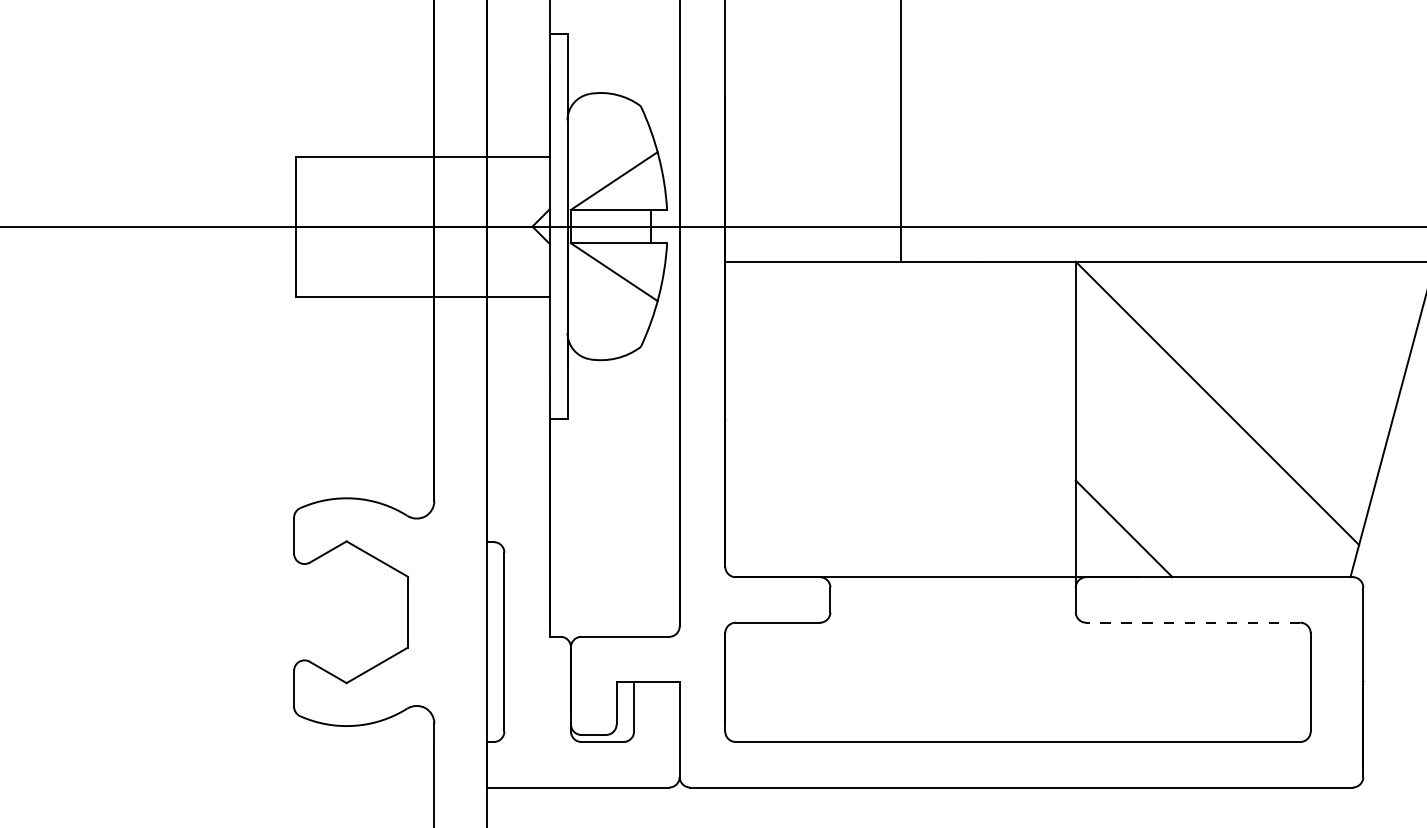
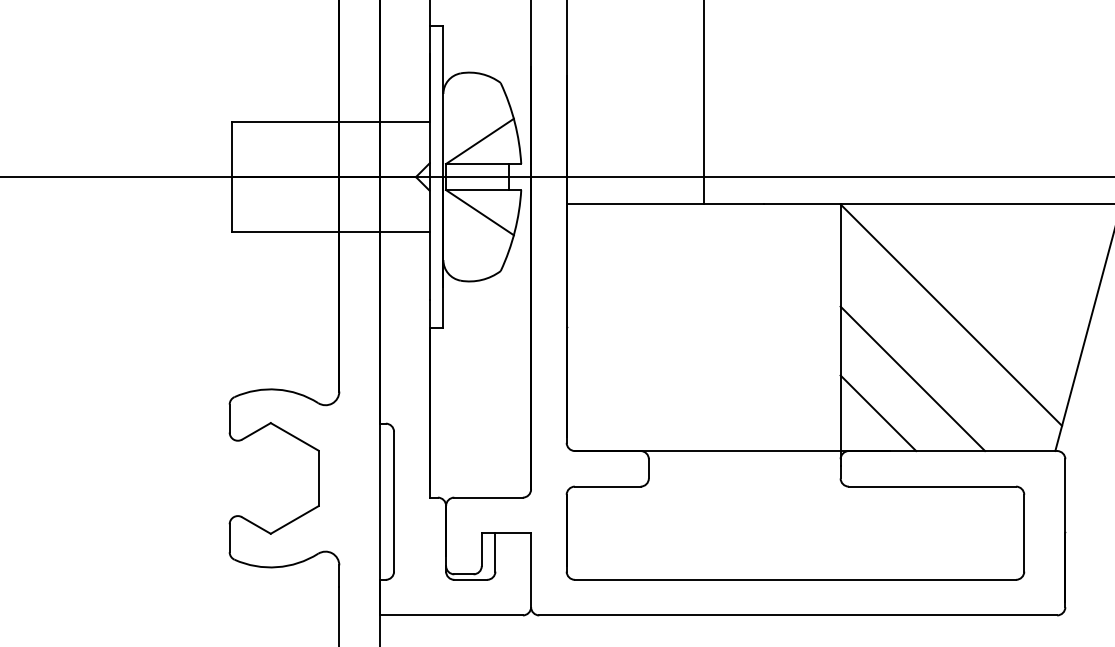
line: (1167, 484) -> (912, 378), added
line: (1193, 622) -> (932, 486), dashed -> solid

